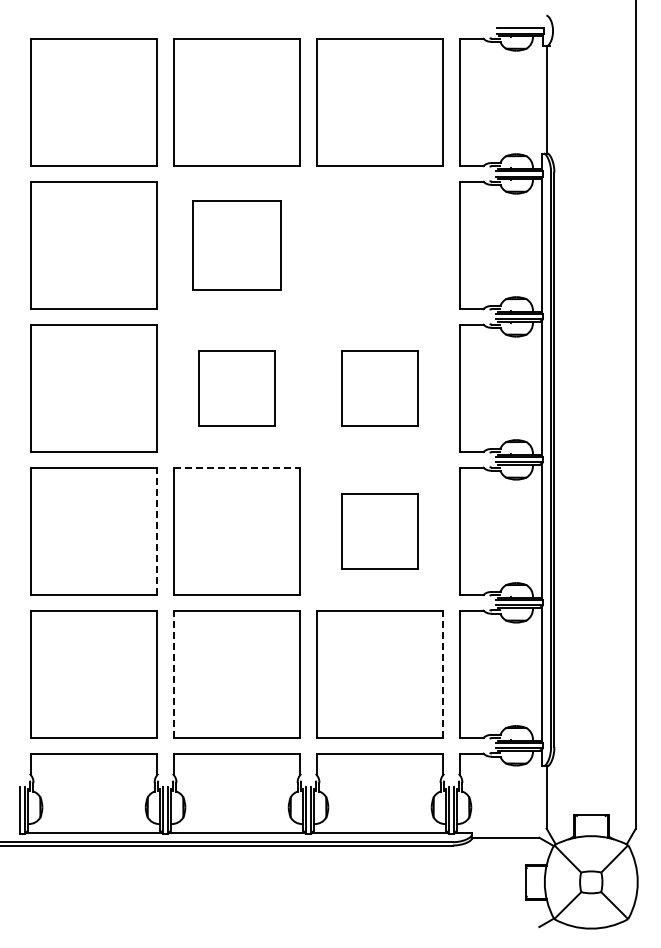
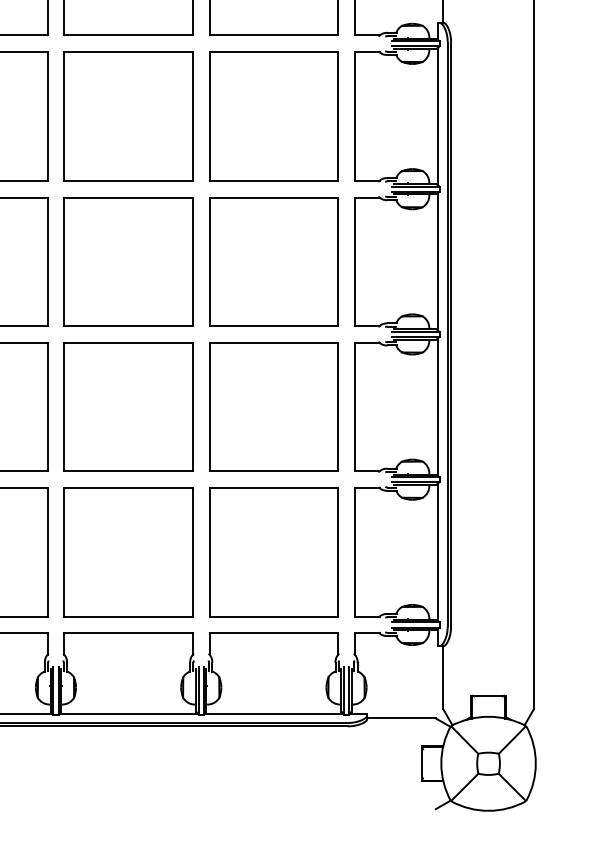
part: (236, 245) -> (128, 116), size x1.43
part: (379, 245) -> (273, 116), added
part: (236, 388) -> (128, 261), size x1.67
part: (379, 388) -> (273, 261), size x1.67
line: (237, 468) -> (129, 343), dashed -> solid
line: (157, 530) -> (47, 406), dashed -> solid
part: (379, 531) -> (273, 407), size x1.67
line: (173, 673) -> (64, 551), dashed -> solid
line: (443, 673) -> (338, 551), dashed -> solid

